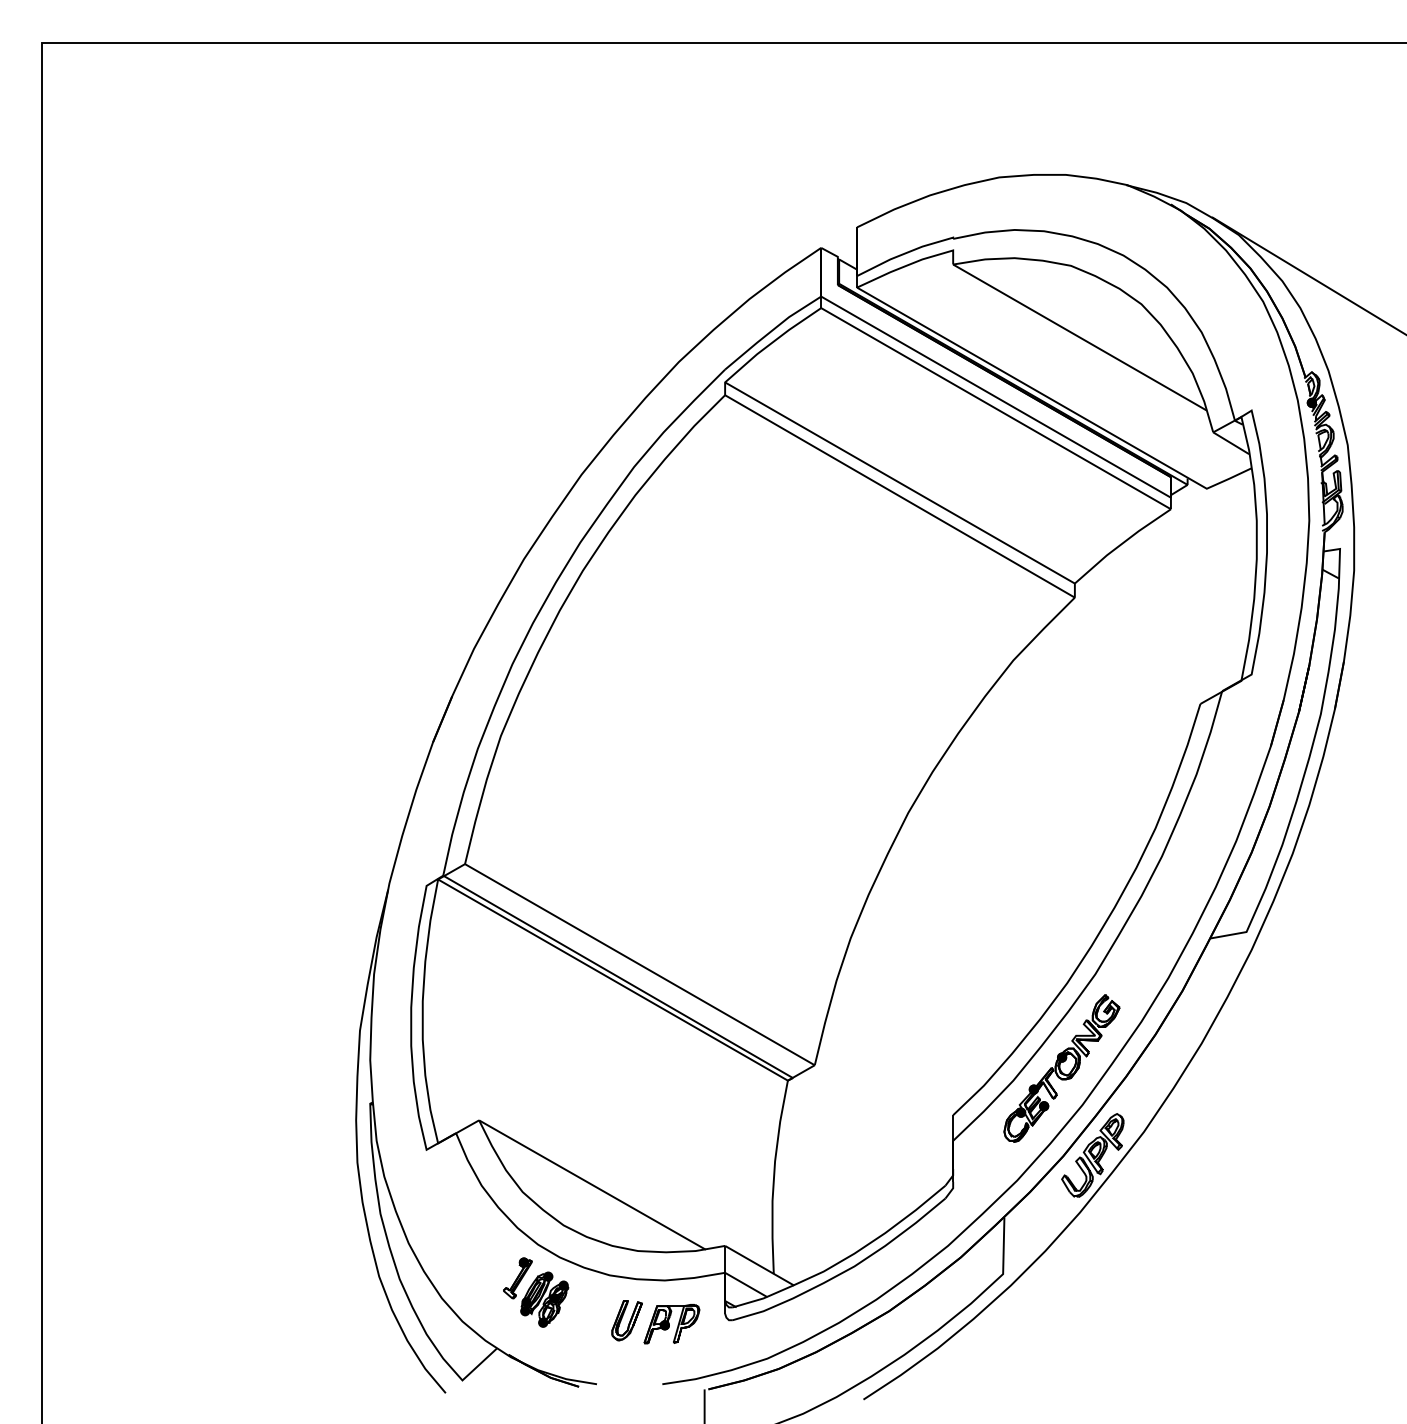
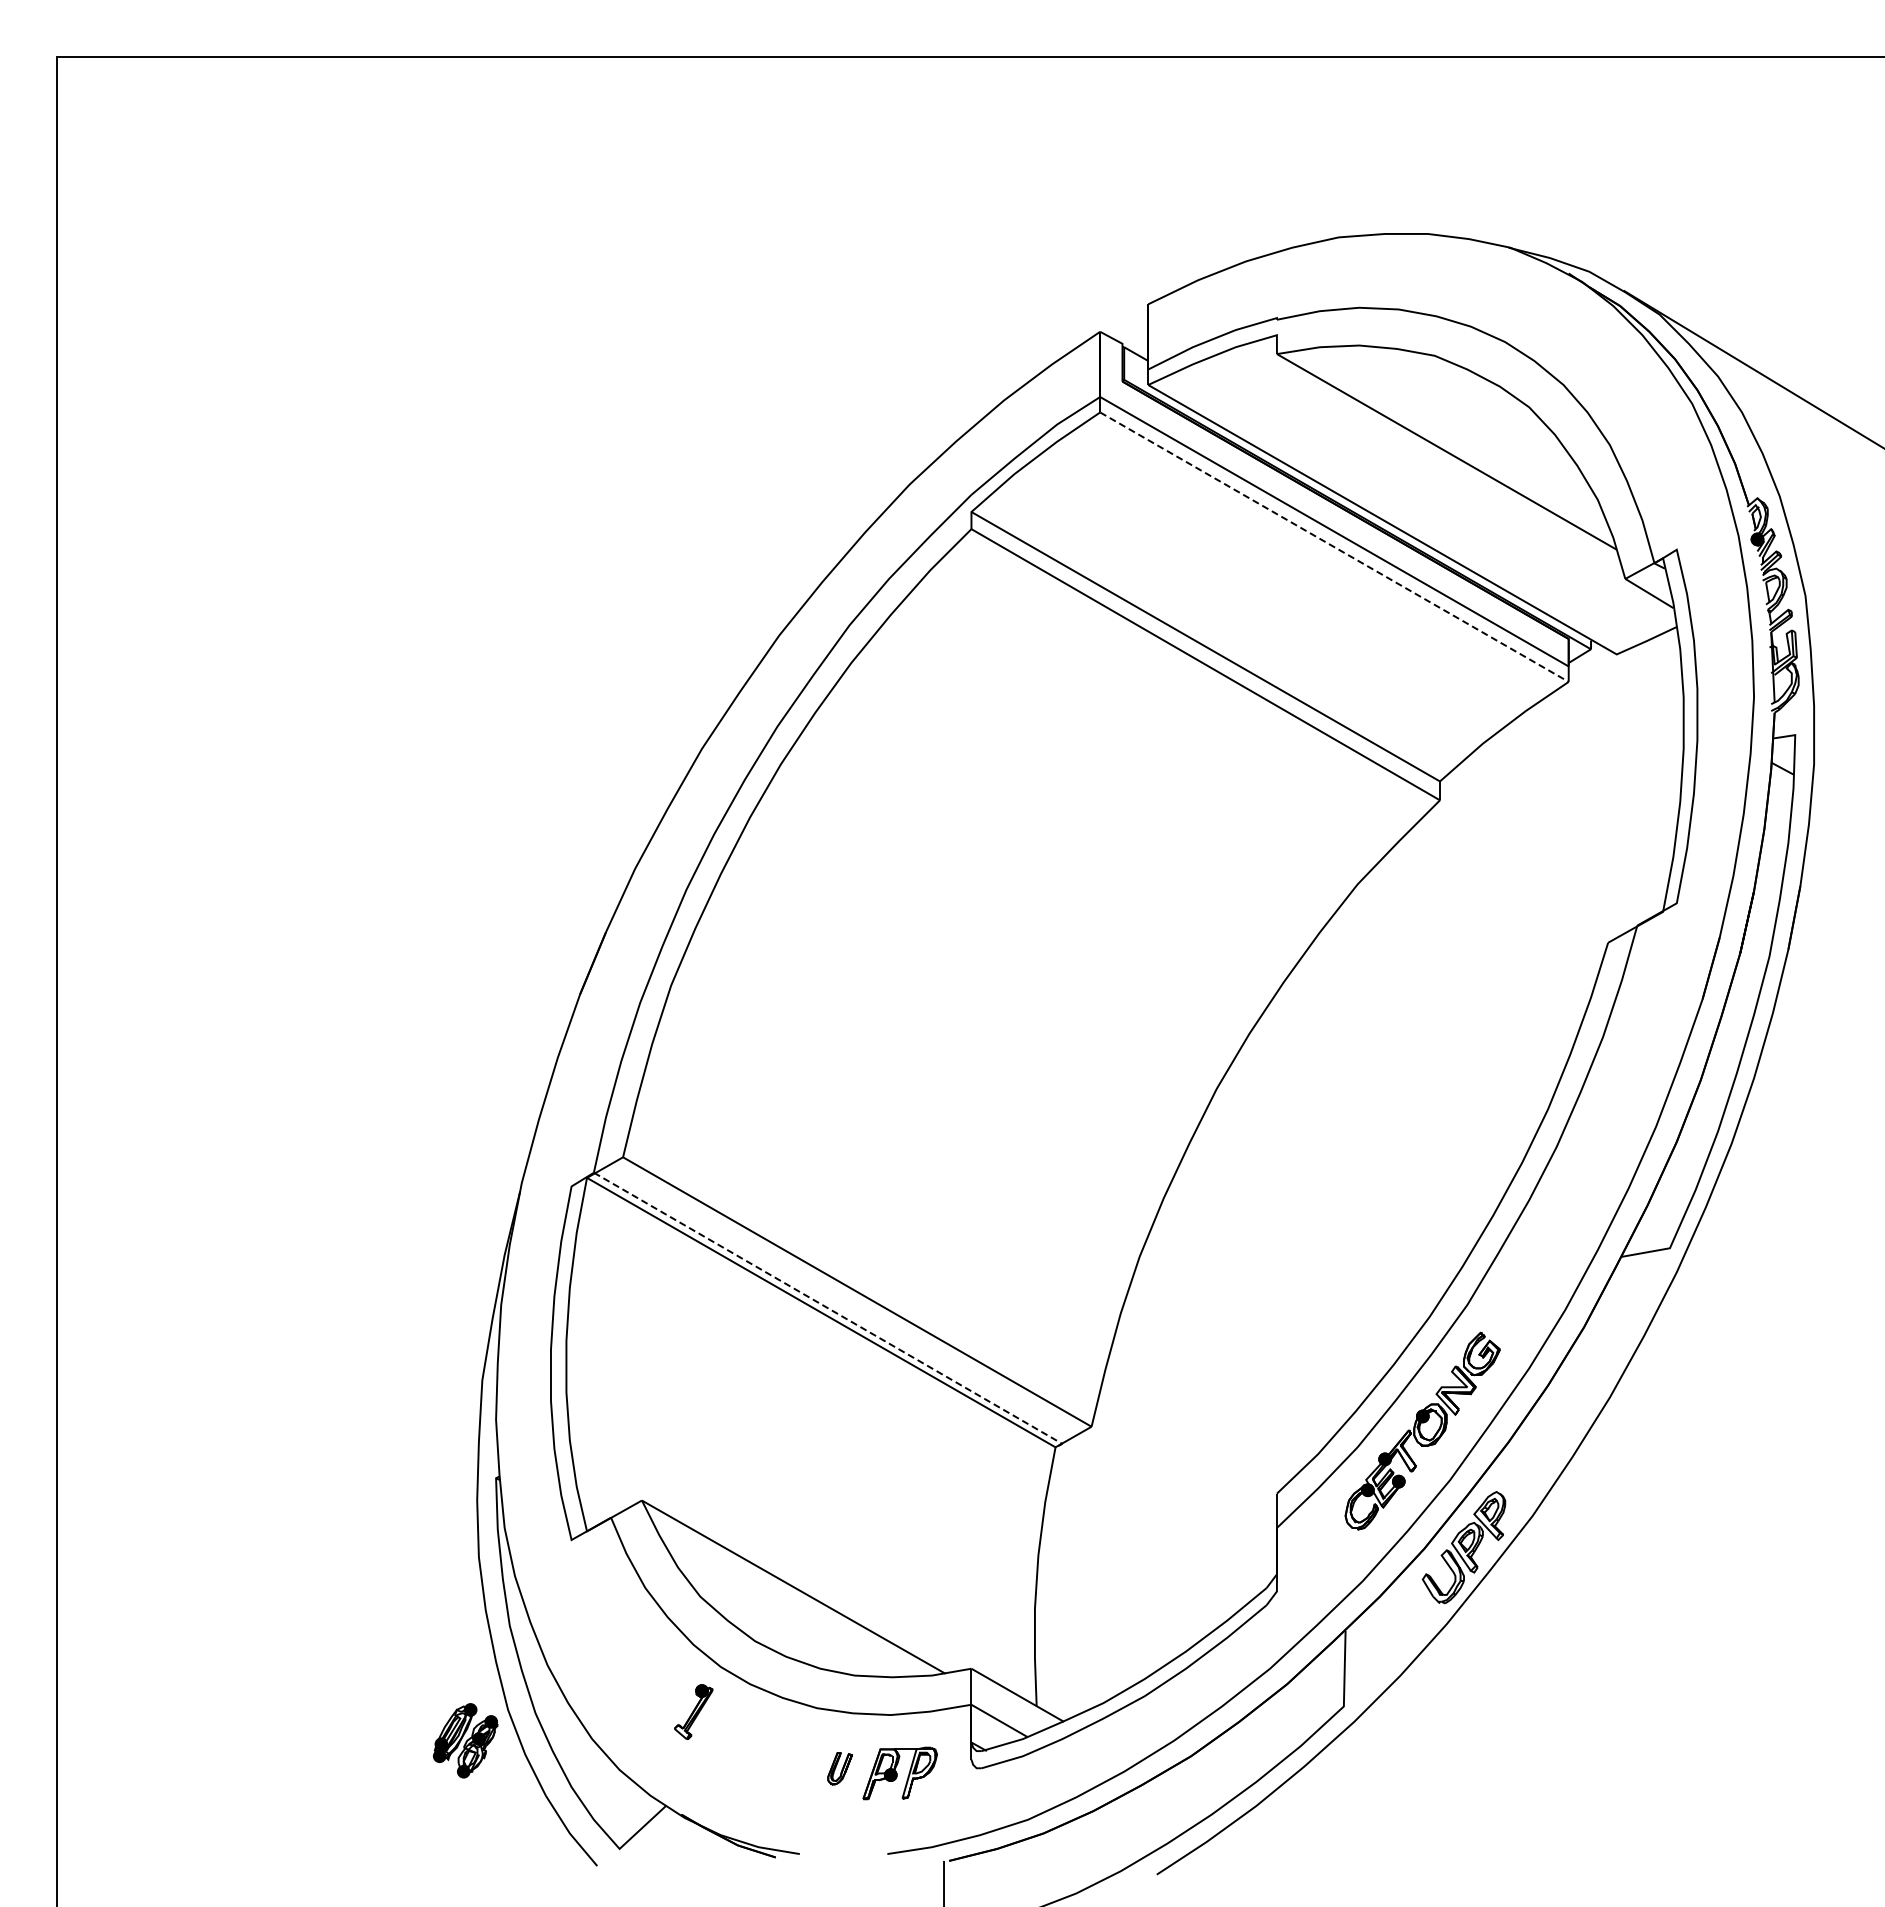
line: (996, 408) -> (1334, 547), solid -> dashed
line: (621, 978) -> (832, 1310), solid -> dashed
part: (544, 1299) -> (465, 1740), moved
part: (626, 1320) -> (839, 1768), size x0.6

